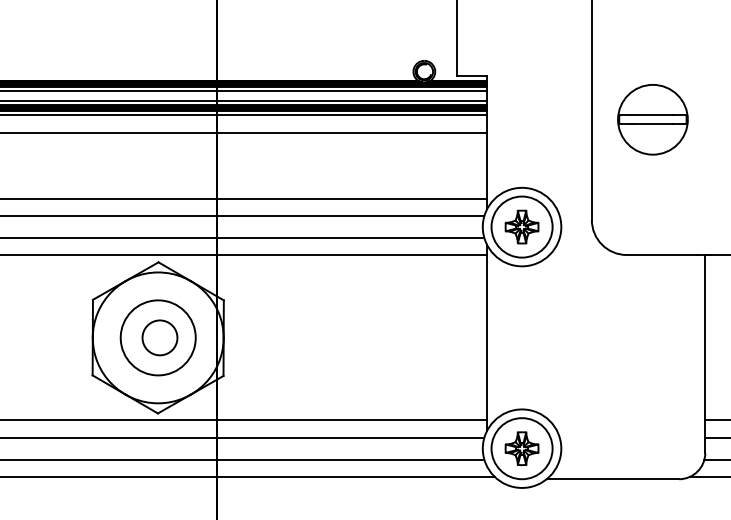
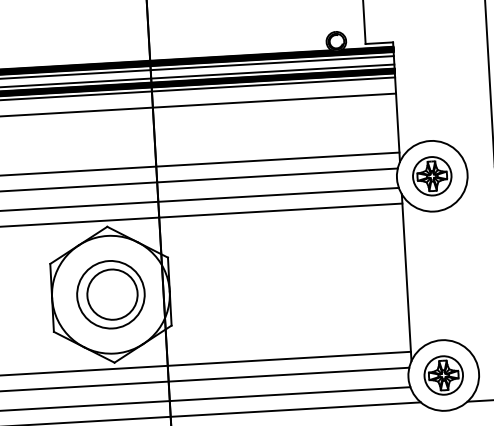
circle: (521, 226) -> (431, 175), size x0.7
circle: (159, 337) -> (112, 294), size x1.6
circle: (521, 448) -> (443, 375), size x0.7

